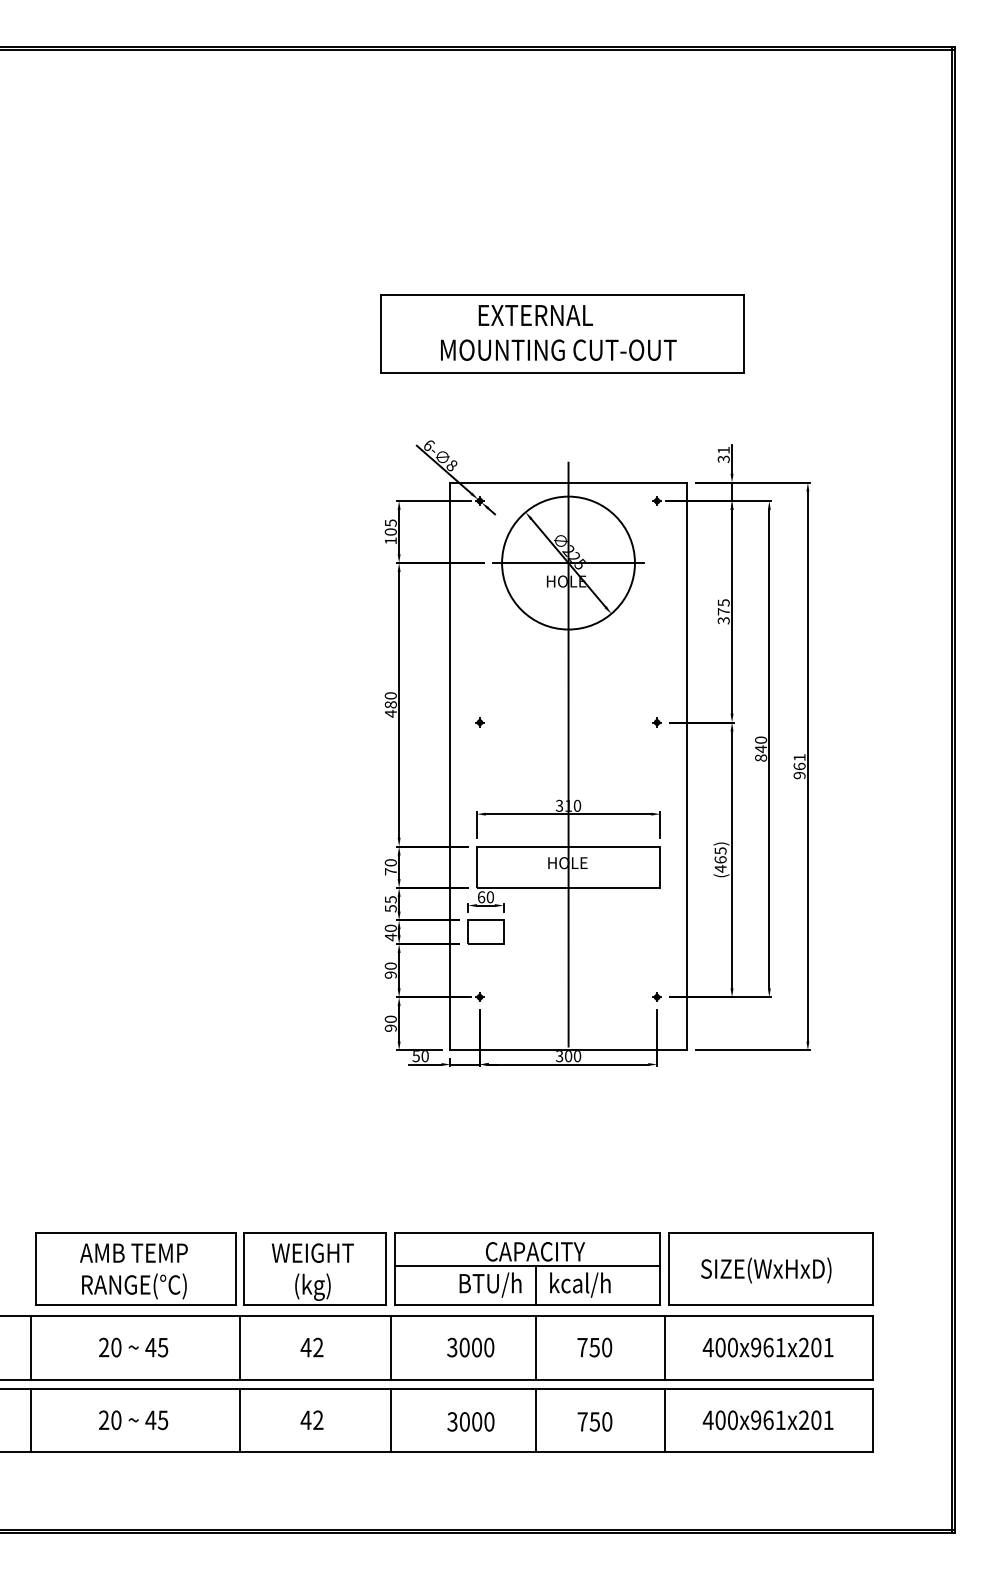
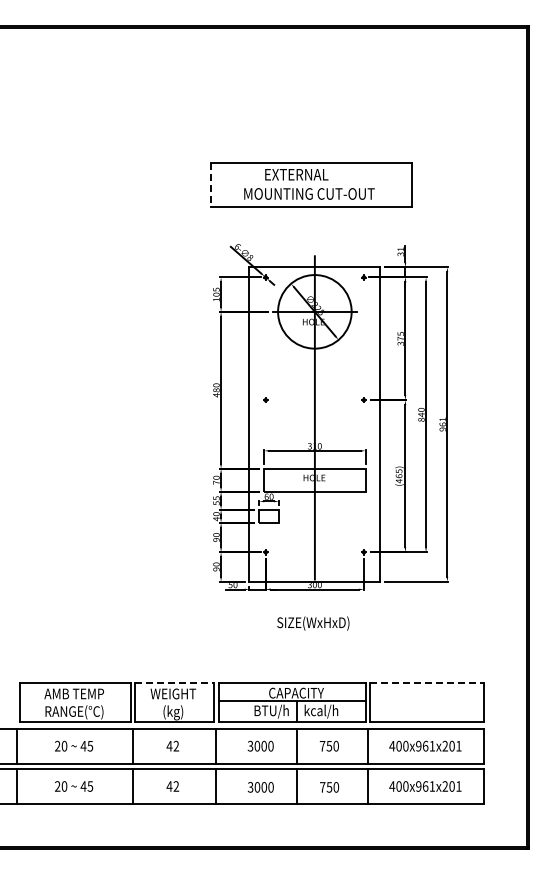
line: (380, 334) -> (210, 185), solid -> dashed
line: (316, 1232) -> (175, 682), solid -> dashed
line: (771, 1232) -> (427, 682), solid -> dashed
text: (766, 1270) -> (313, 623), moved

